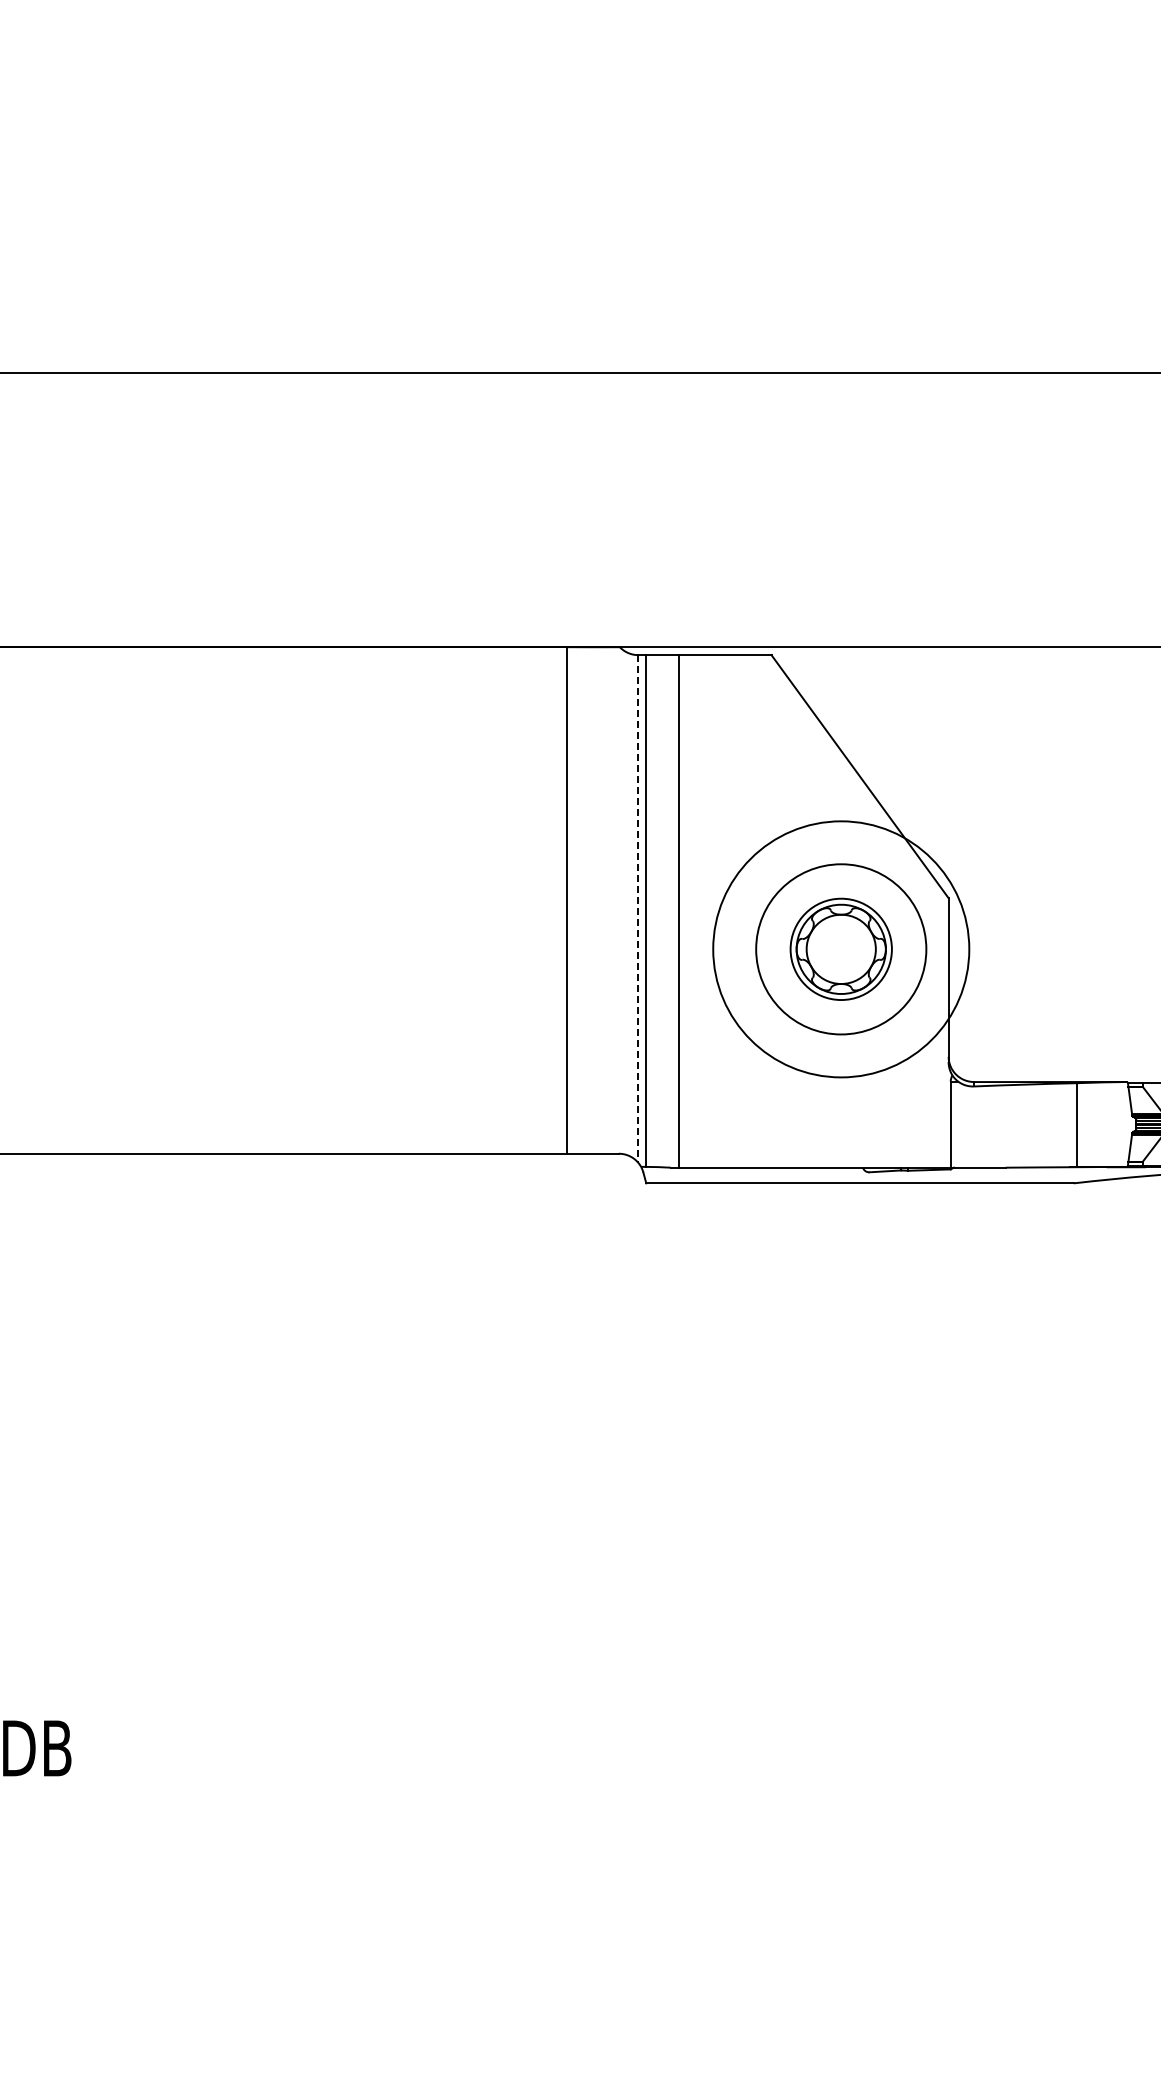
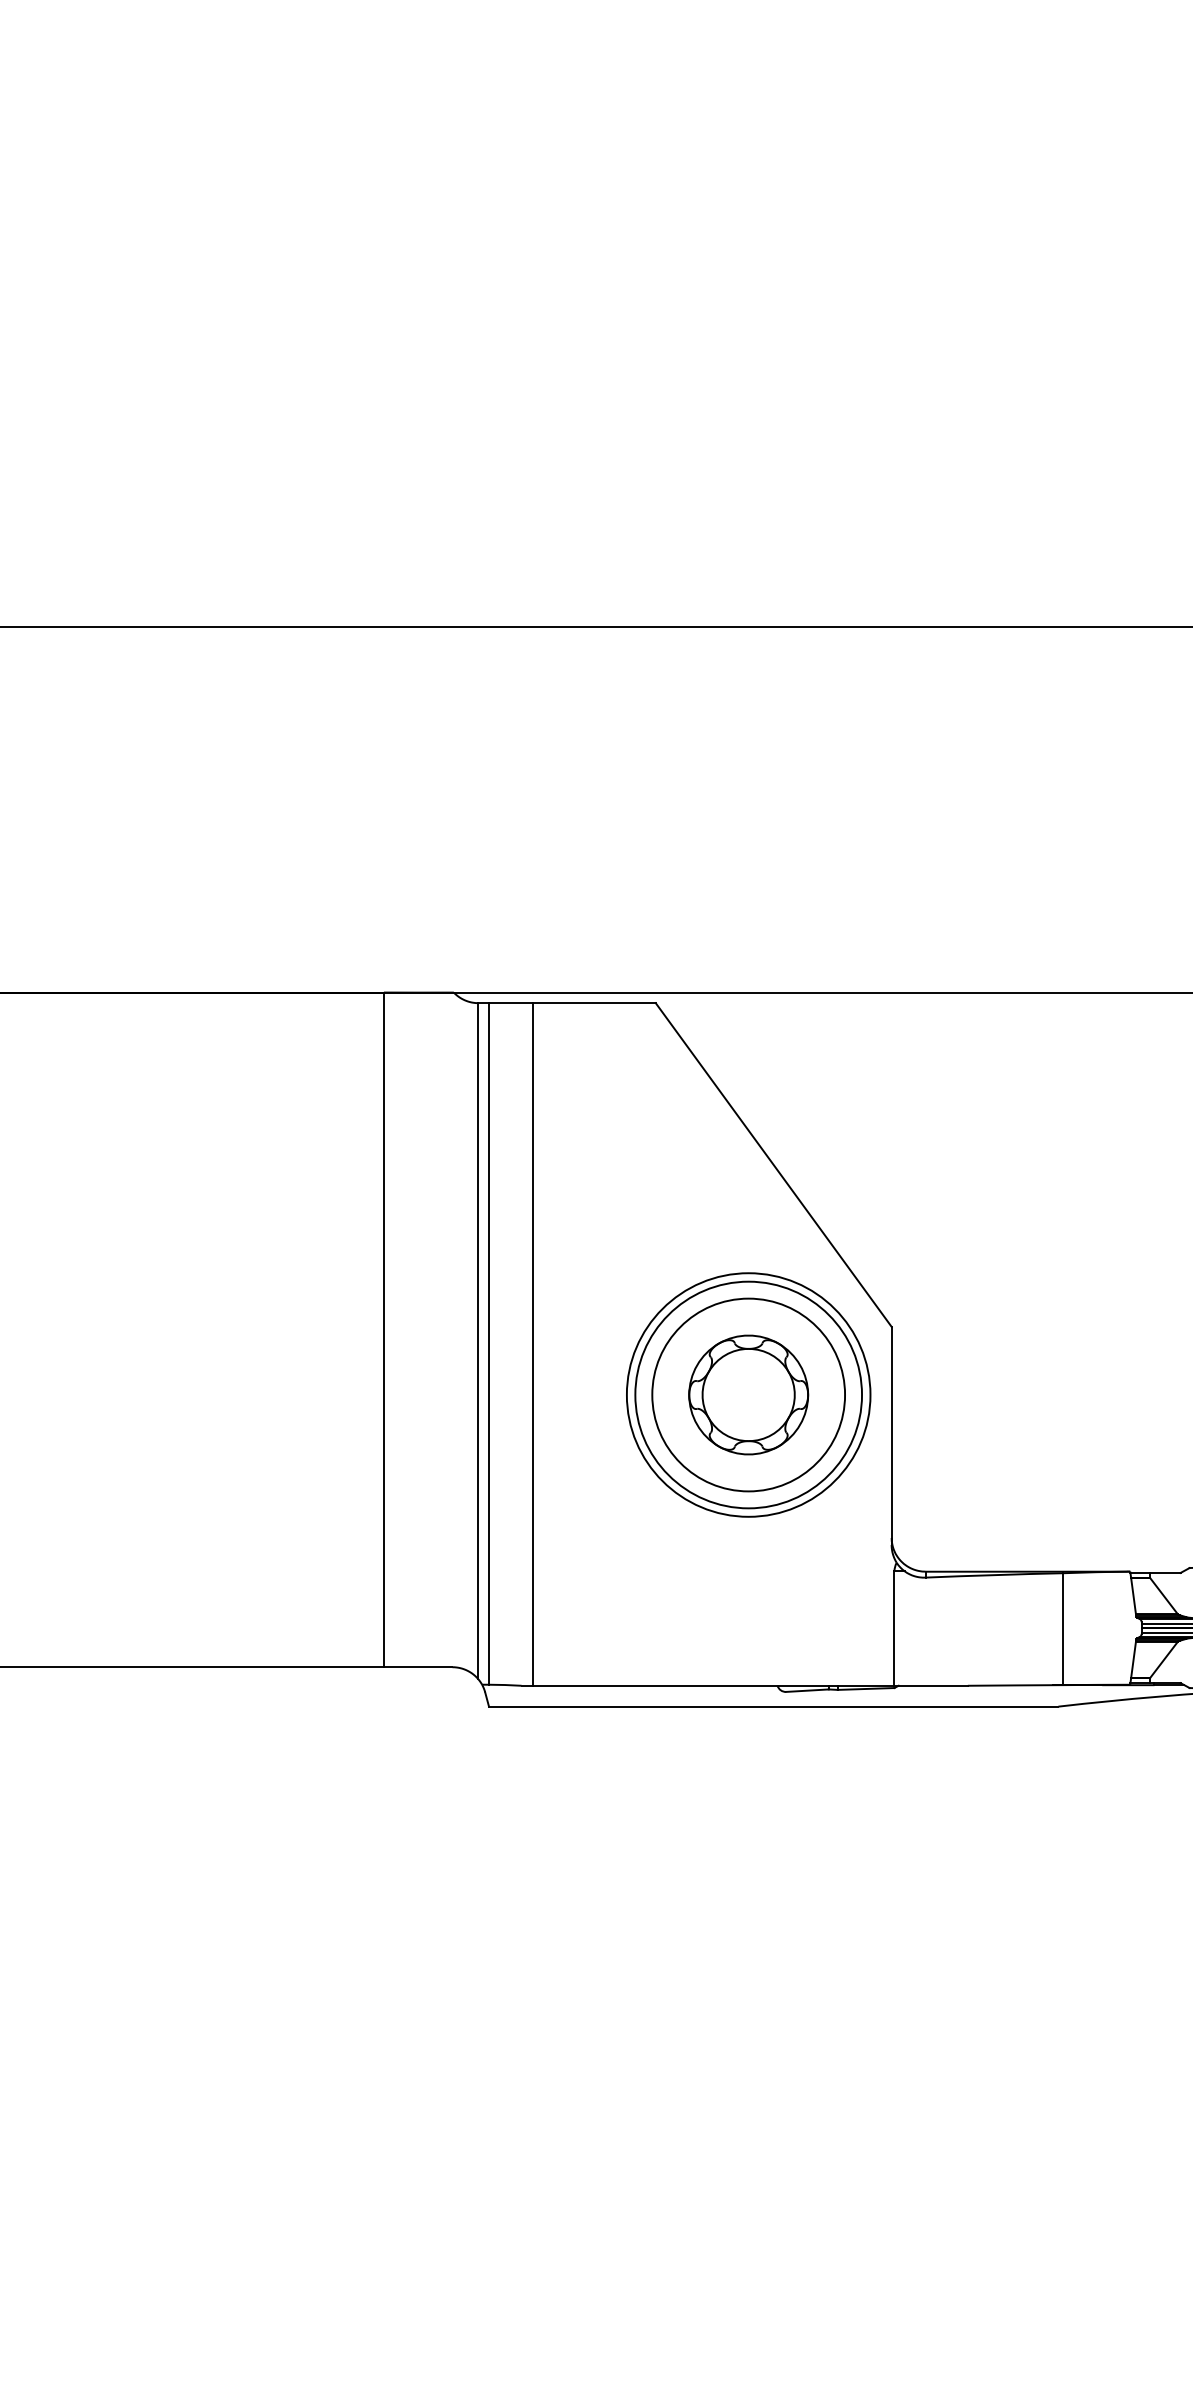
line: (638, 909) -> (478, 1341), dashed -> solid
circle: (840, 948) -> (747, 1393), size x0.71
circle: (840, 949) -> (747, 1395), size x1.43

